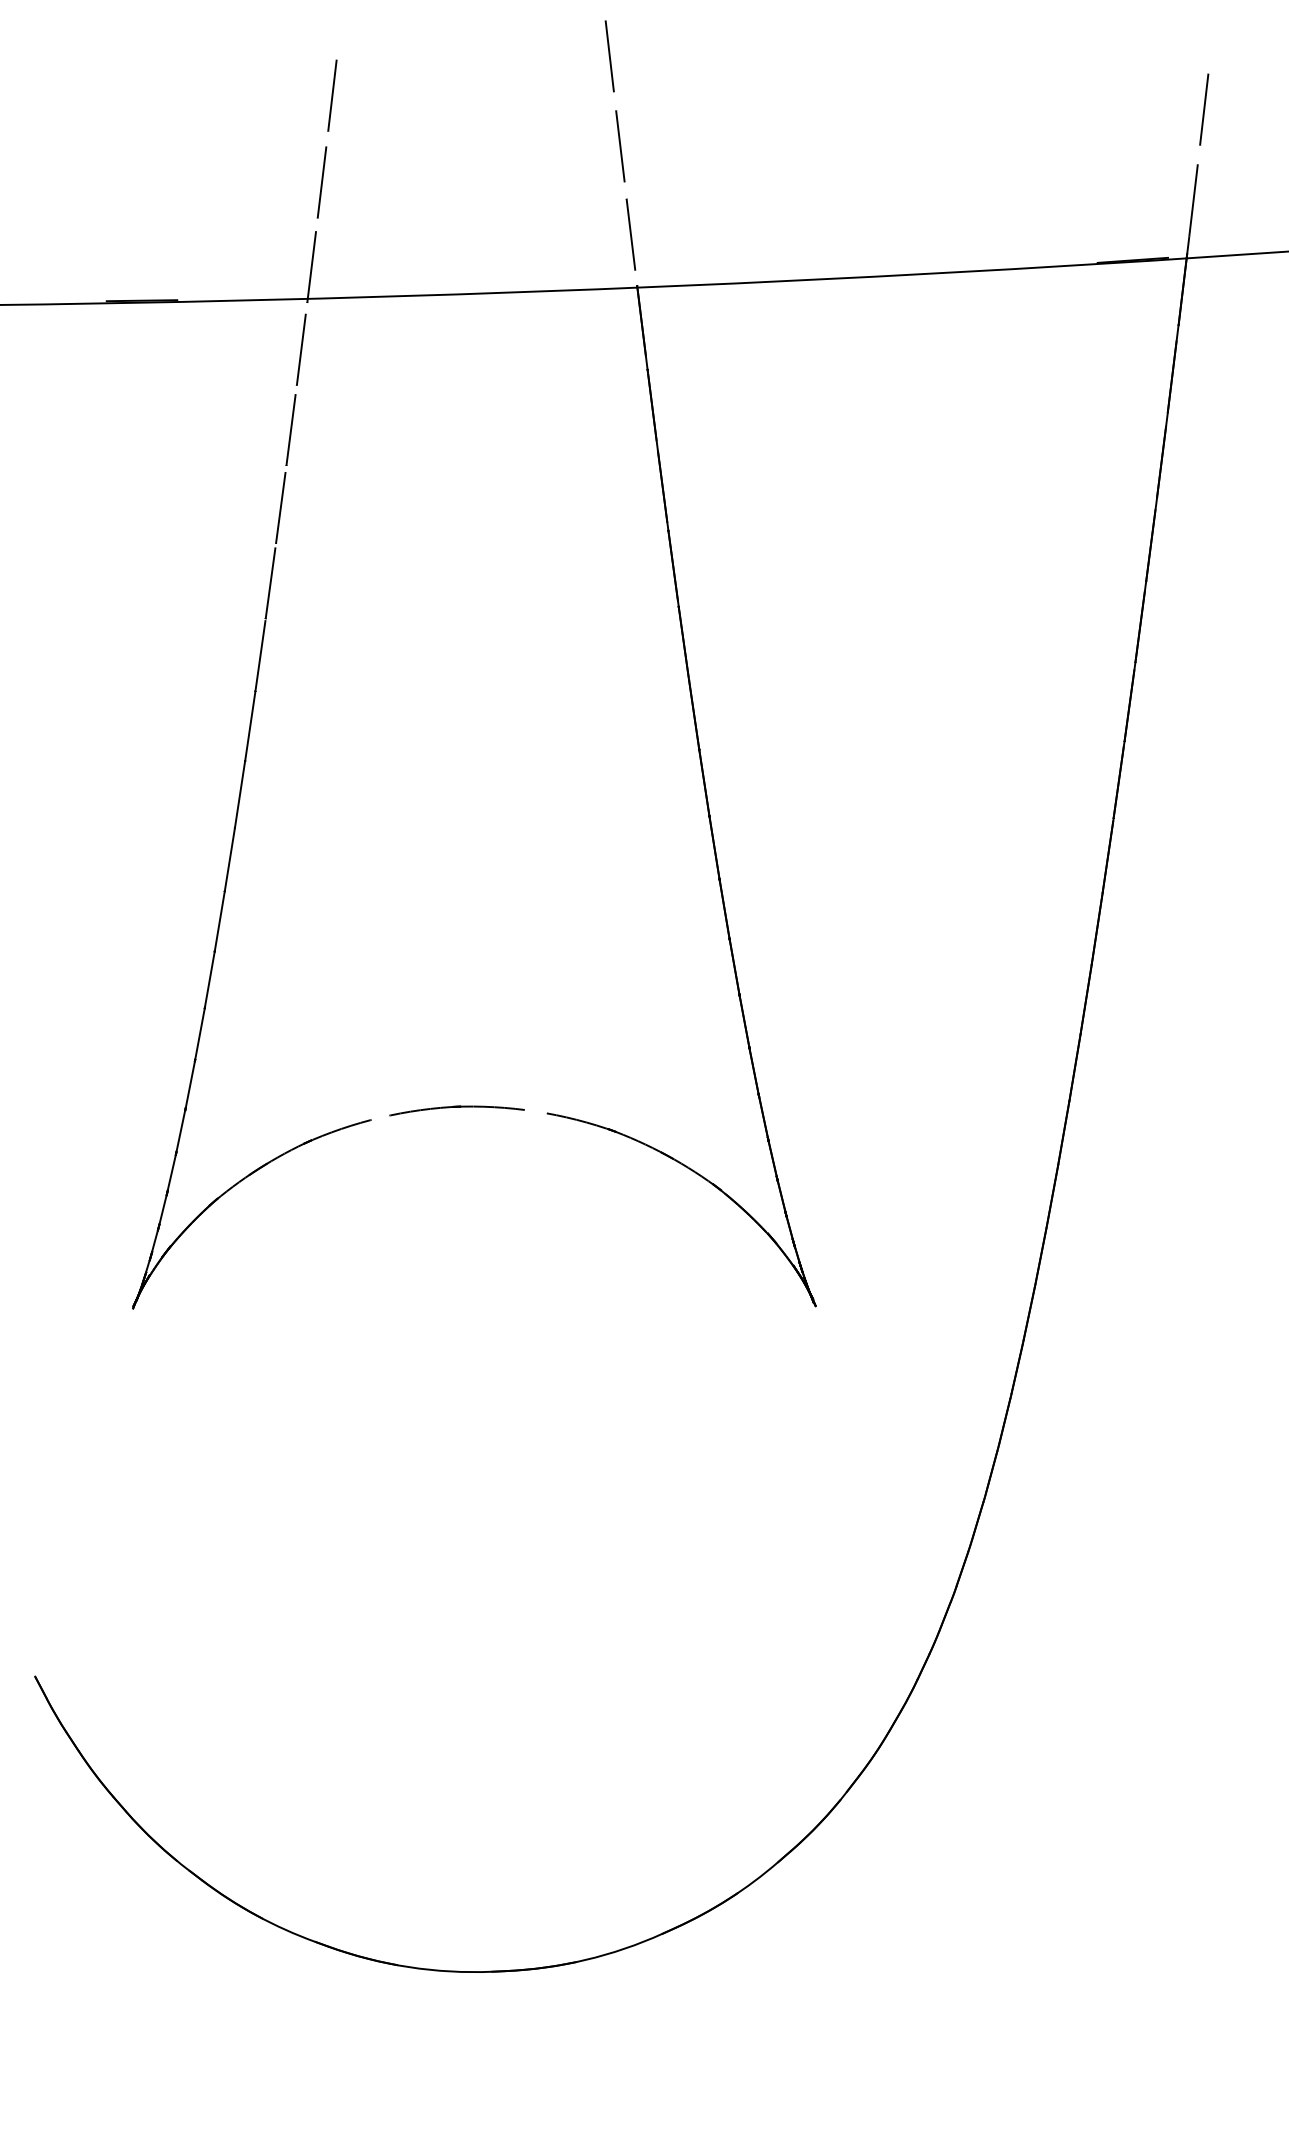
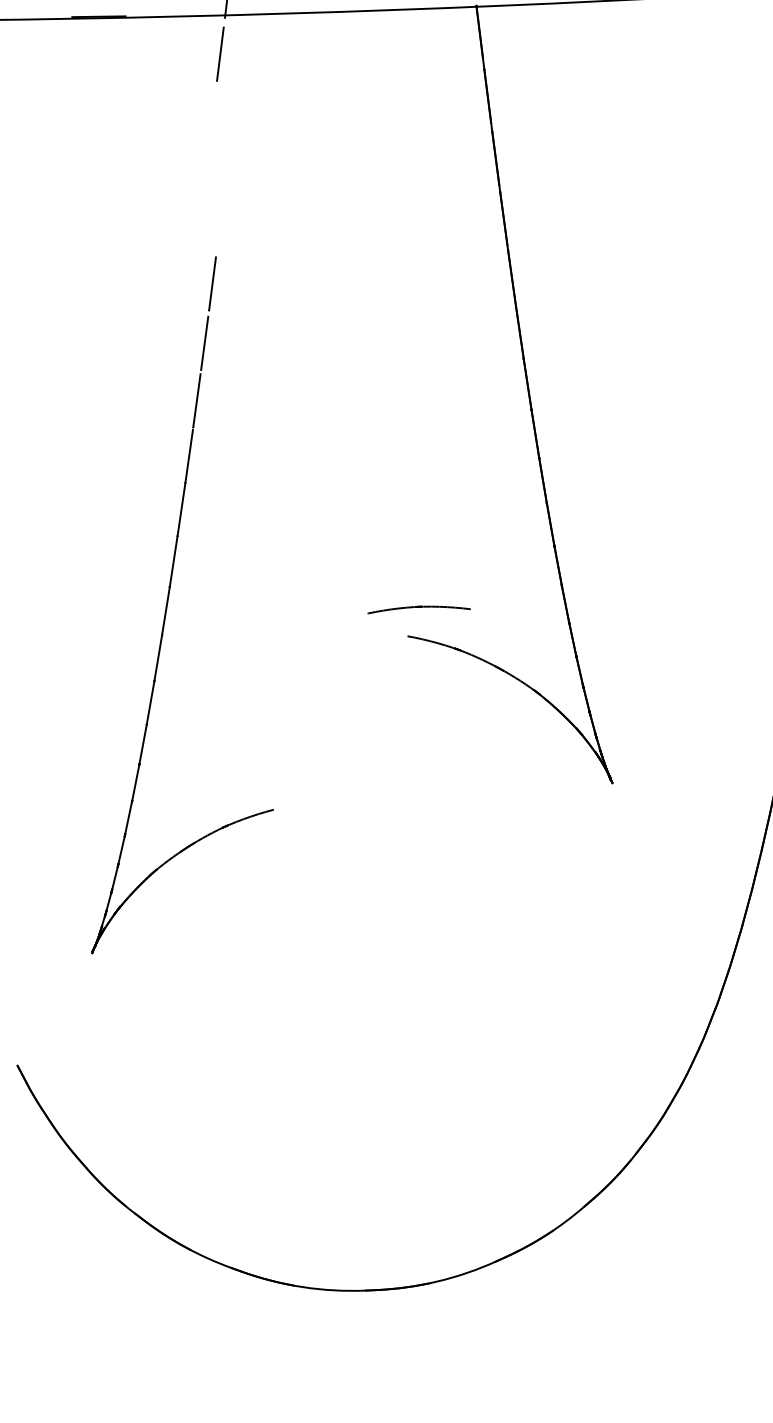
part: (233, 845) -> (168, 600), moved
part: (456, 1110) -> (418, 609), moved

